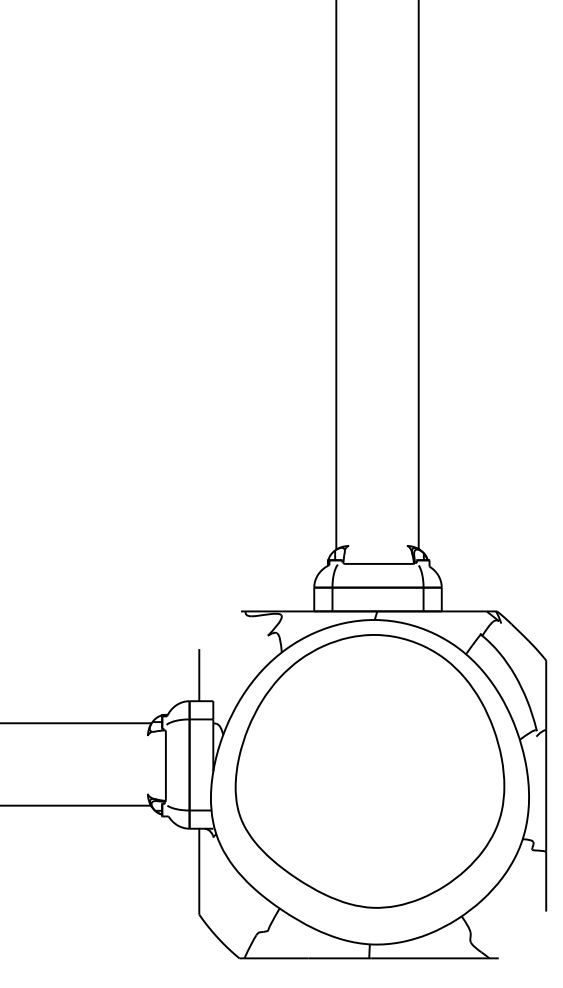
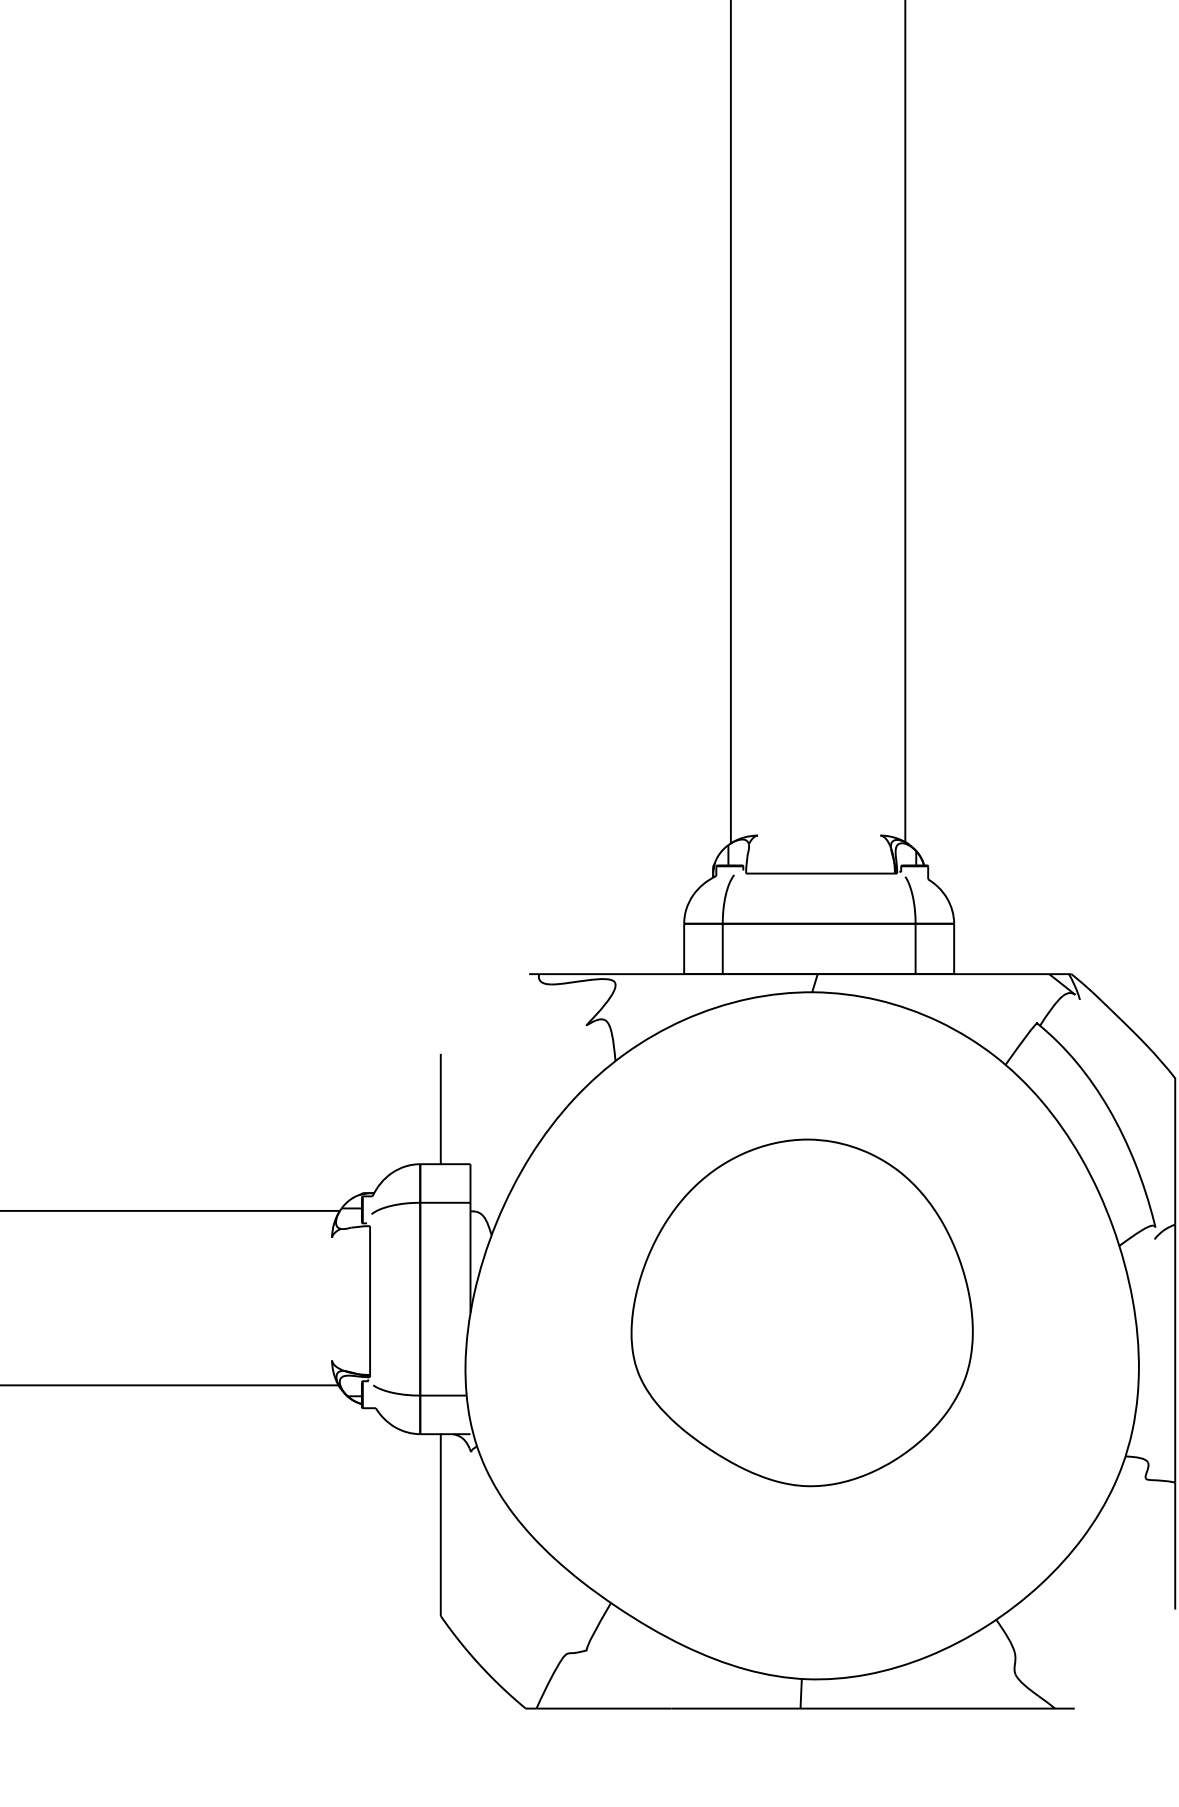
part: (369, 771) -> (801, 1313), size x0.6

